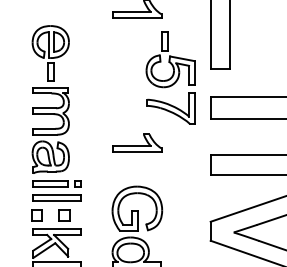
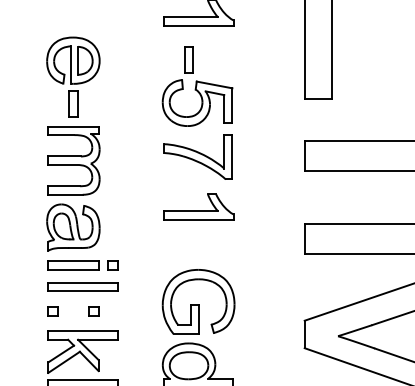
part: (170, 77) -> (197, 111), moved
part: (36, 215) -> (52, 311), size x0.62
part: (64, 215) -> (93, 311), size x0.62

